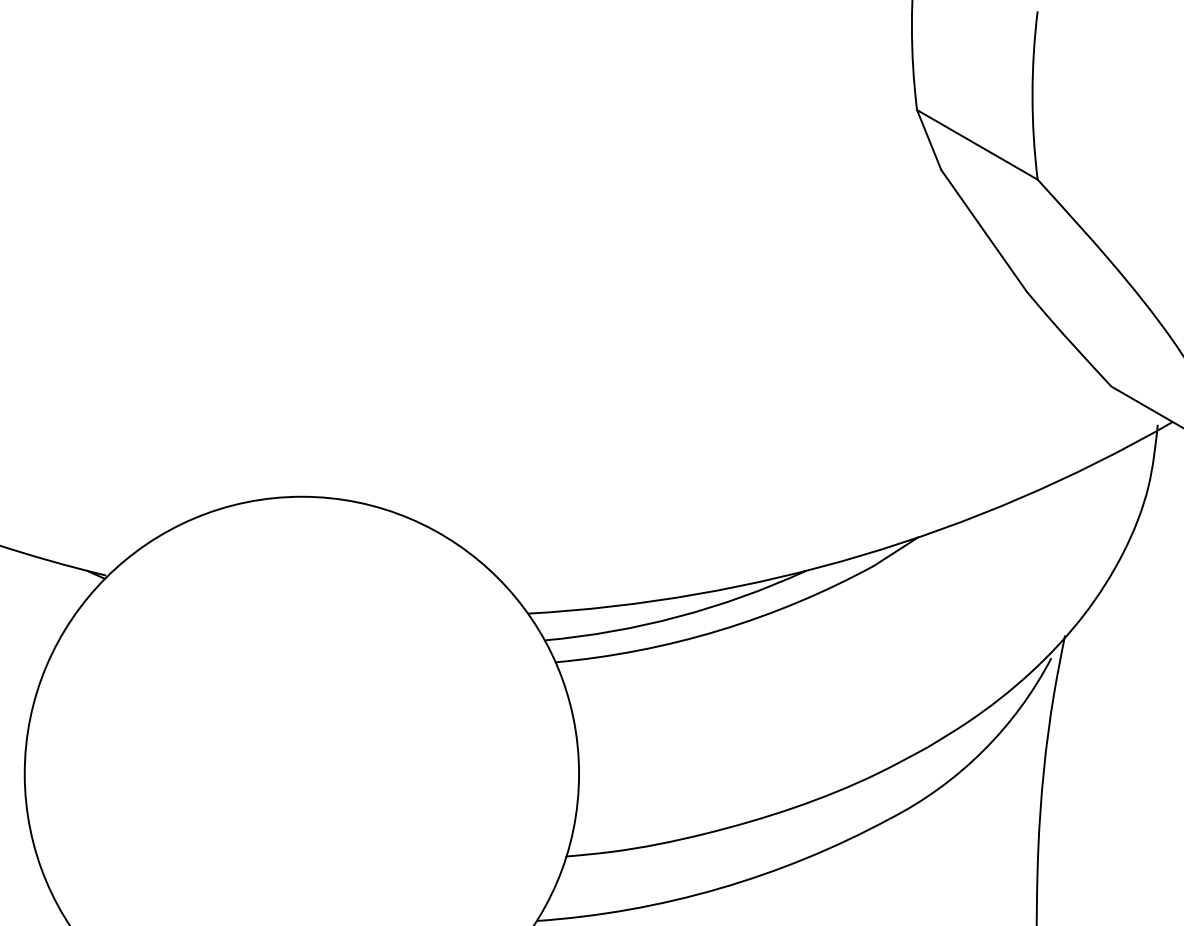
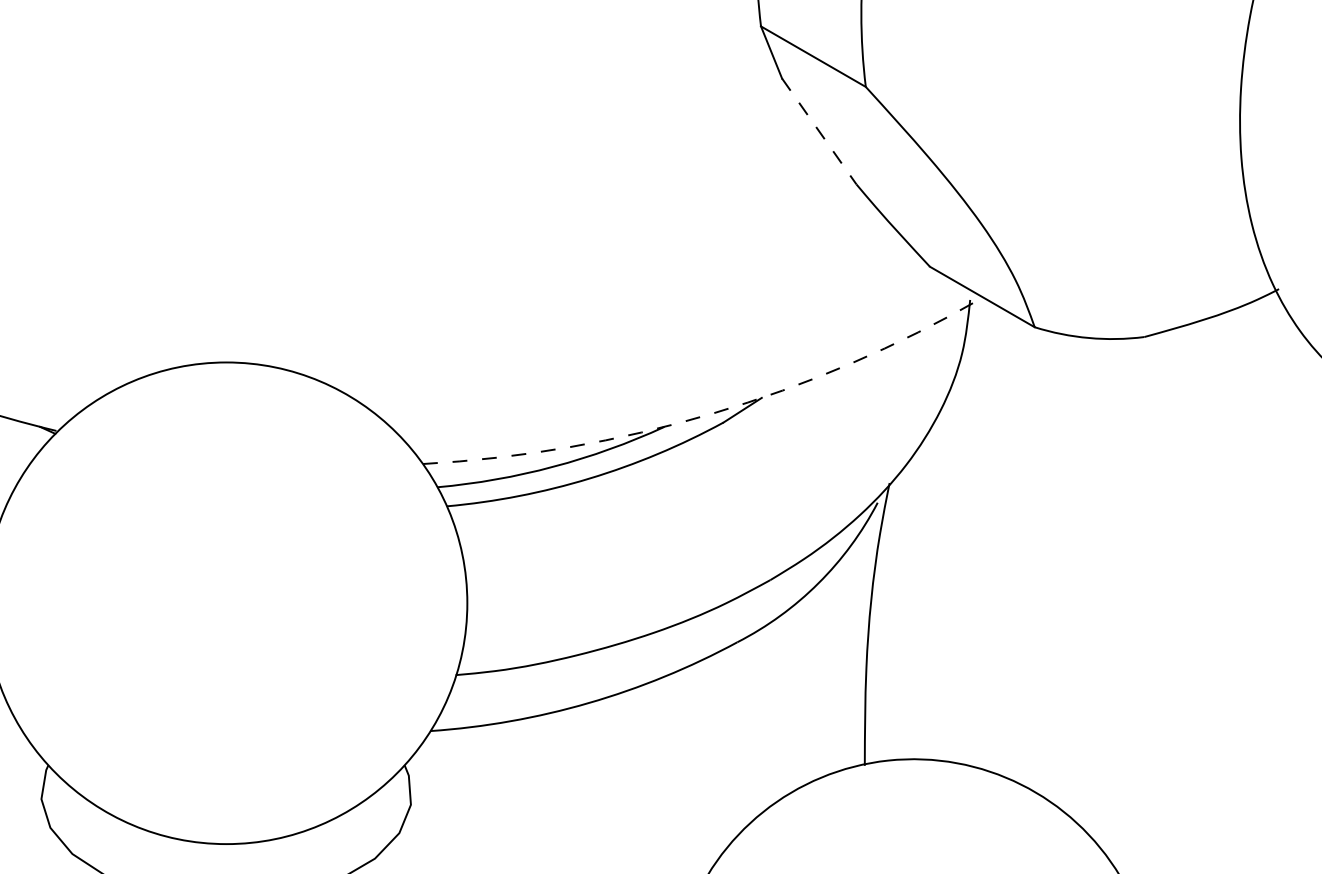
line: (984, 230) -> (819, 131), solid -> dashed
arc: (861, 555) -> (712, 413), solid -> dashed

